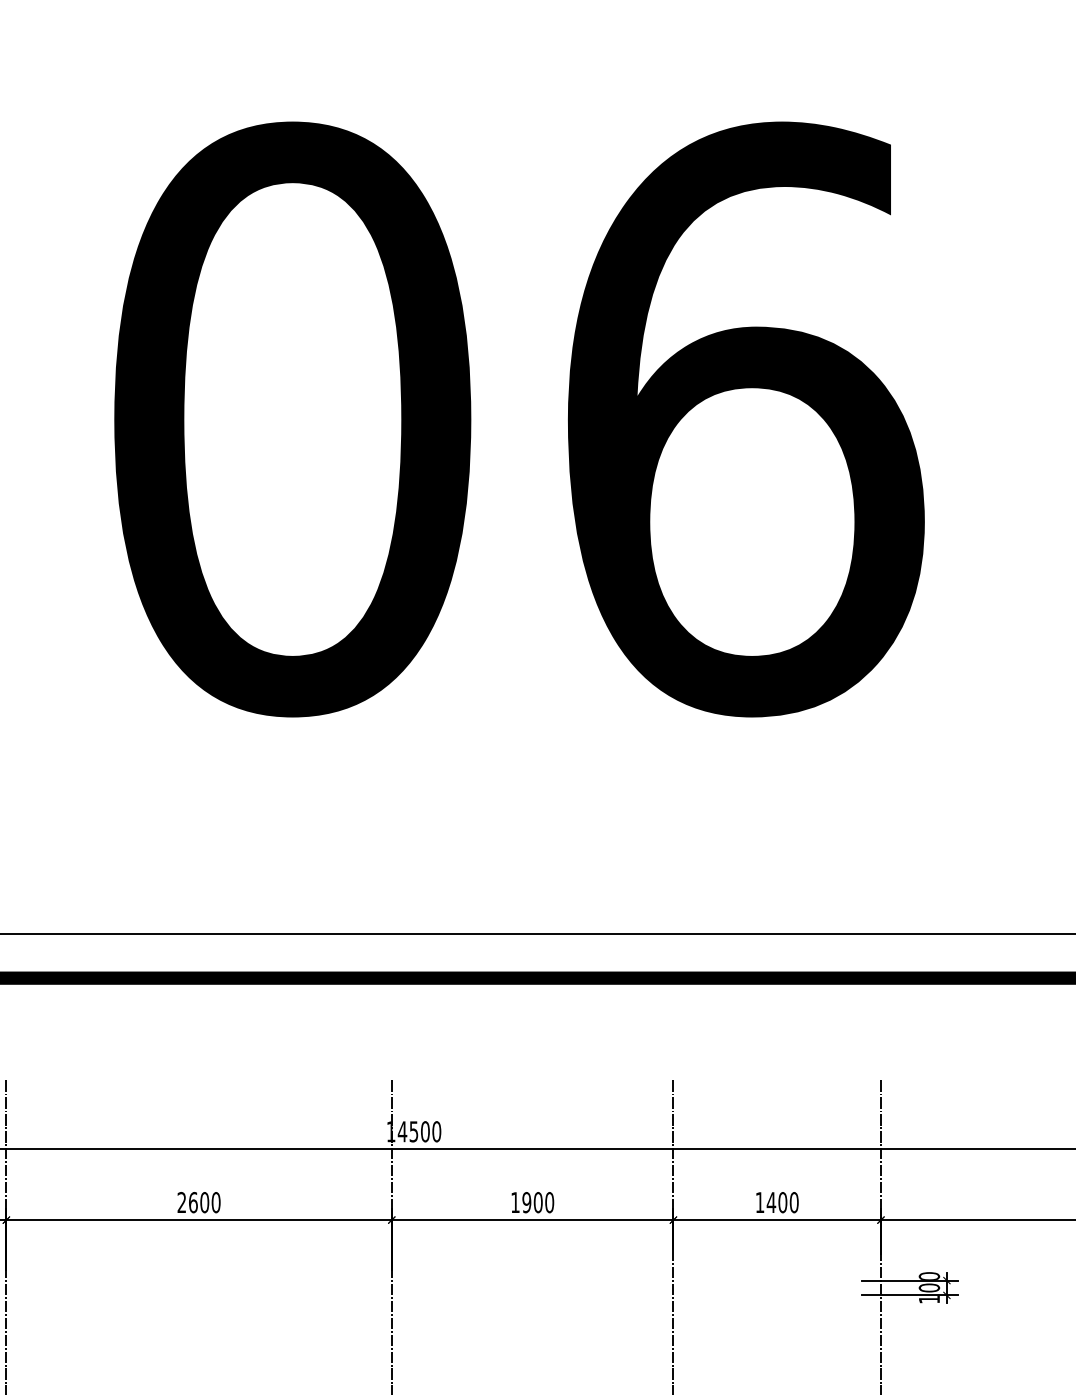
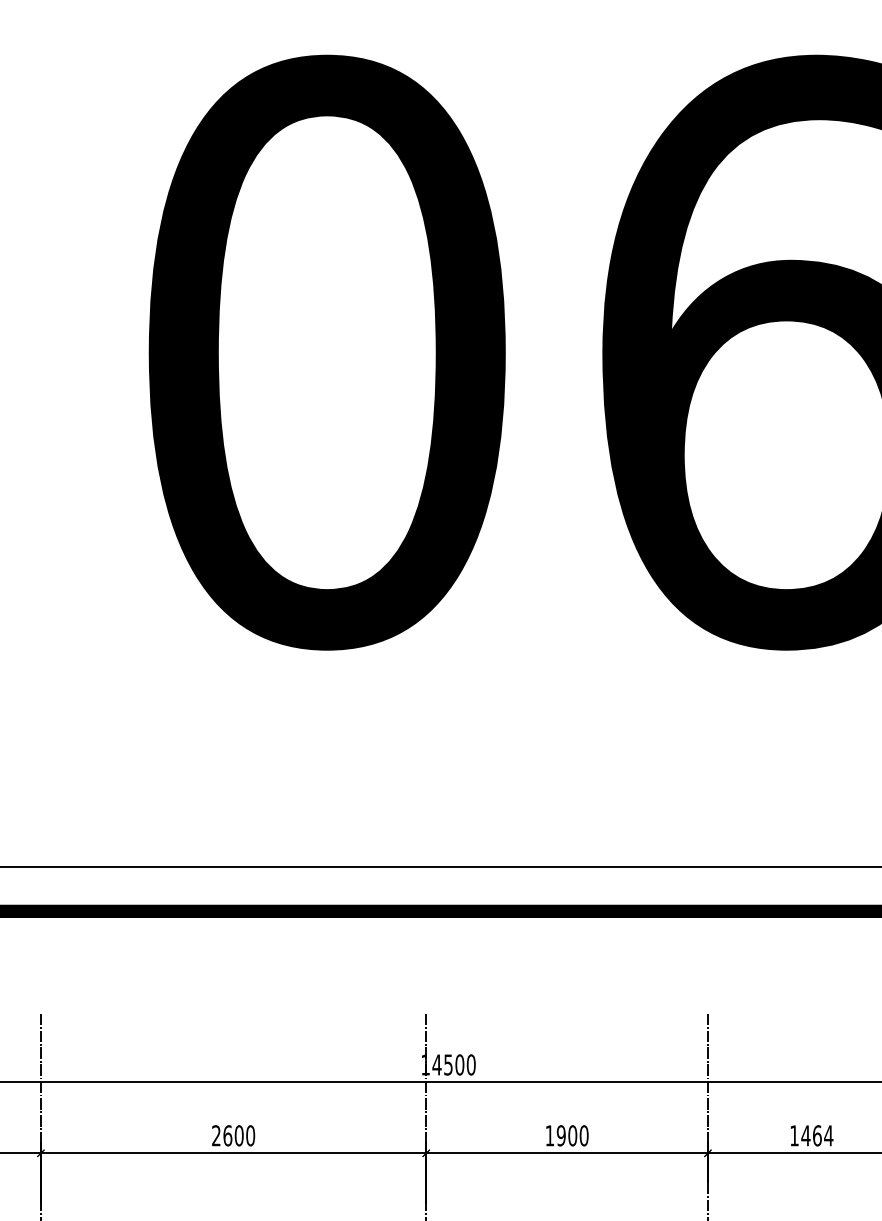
text: (788, 1202) -> (822, 1135), 1400 -> 1464

